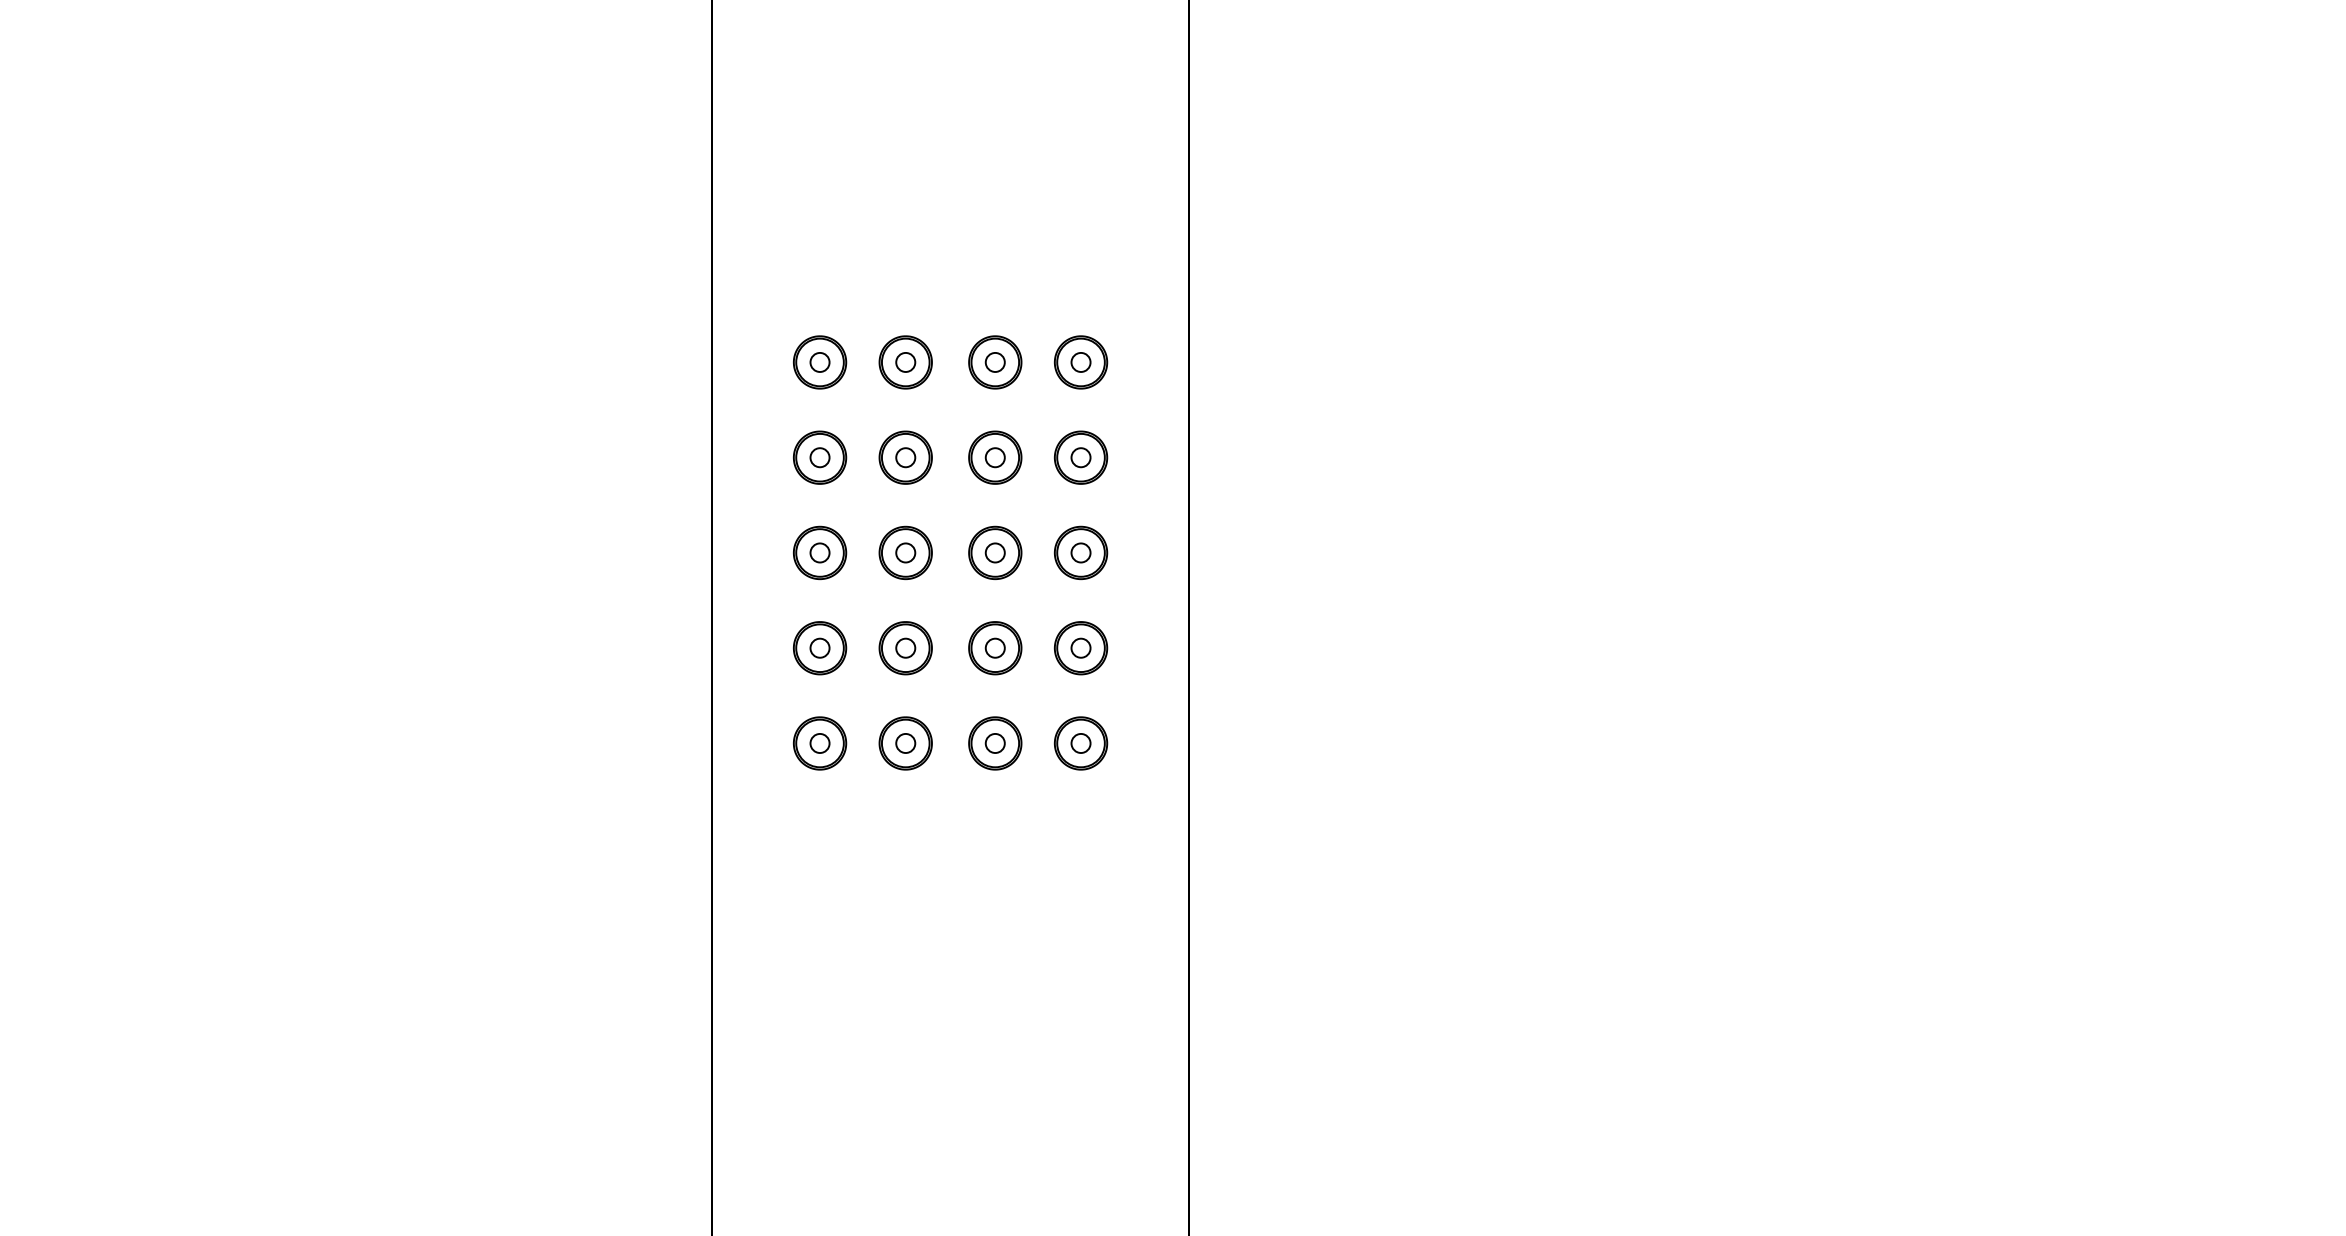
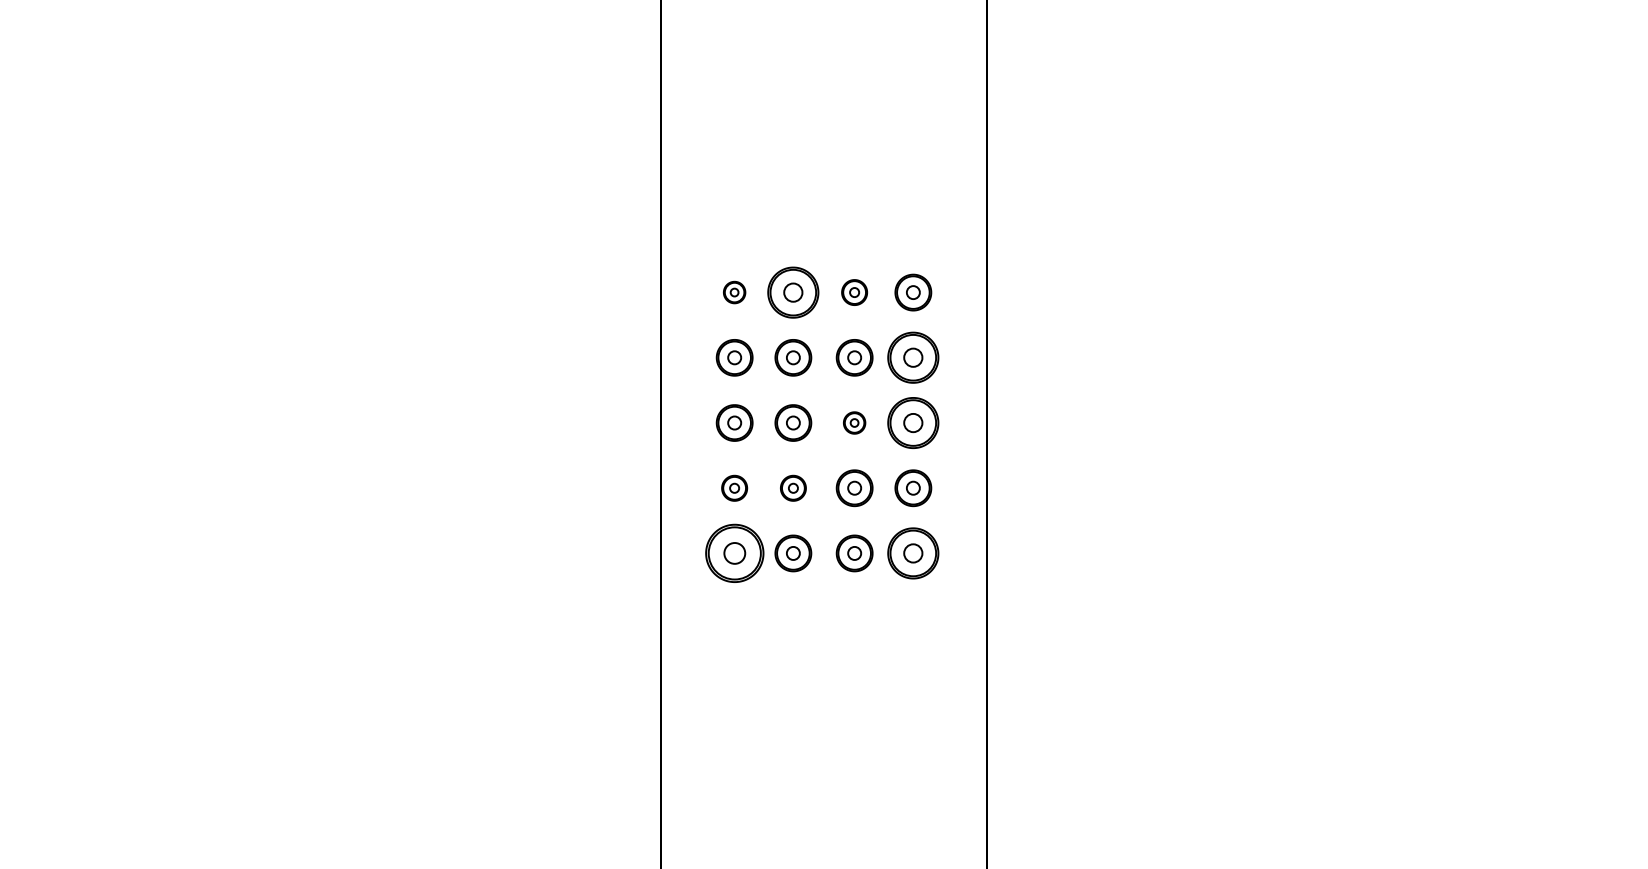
part: (819, 362) -> (734, 292), size x0.6
part: (905, 362) -> (793, 292), size x1.4
part: (995, 362) -> (854, 292), size x0.7
part: (1081, 457) -> (913, 357), size x1.4
part: (995, 552) -> (854, 422), size x0.6
part: (1081, 552) -> (913, 422), size x1.4
part: (819, 648) -> (734, 488), size x0.7
part: (905, 648) -> (793, 488), size x0.7
part: (819, 743) -> (734, 553), size x1.6
part: (1081, 743) -> (913, 553), size x1.4

